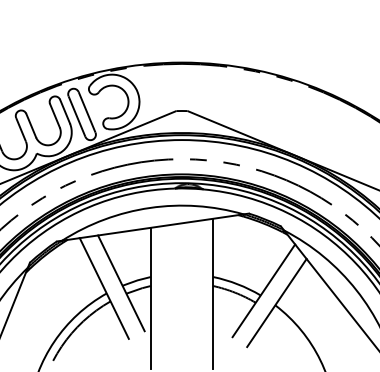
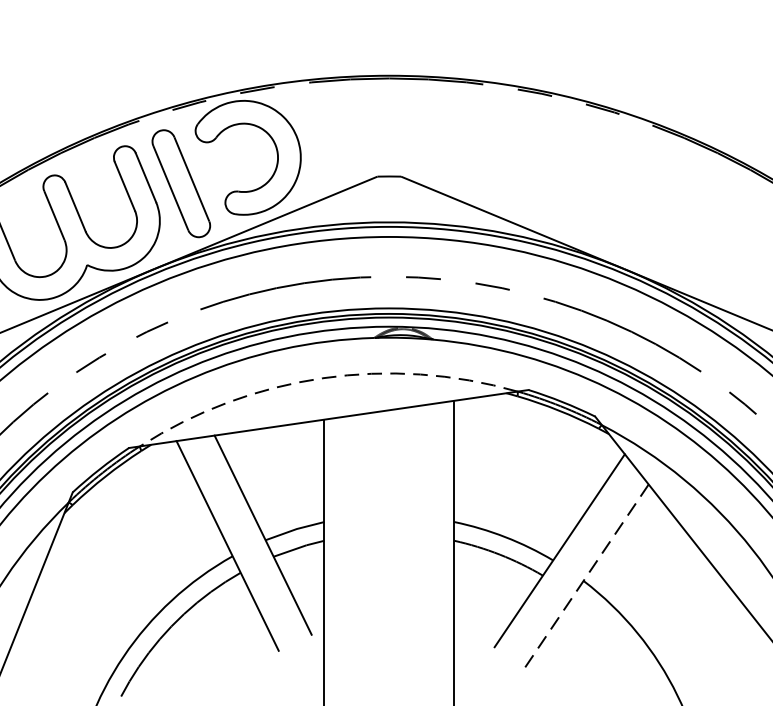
arc: (150, 207) -> (323, 377), solid -> dashed
line: (276, 303) -> (586, 577), solid -> dashed

